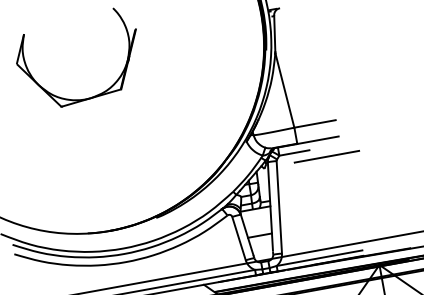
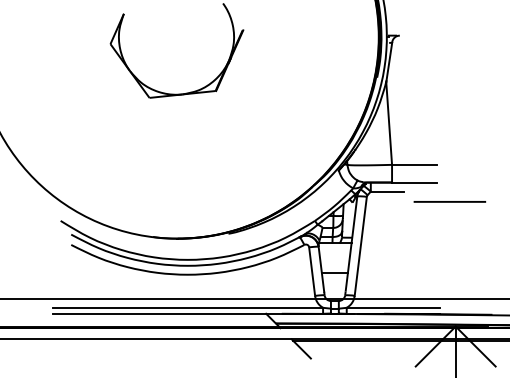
line: (326, 156) -> (449, 201), moved

